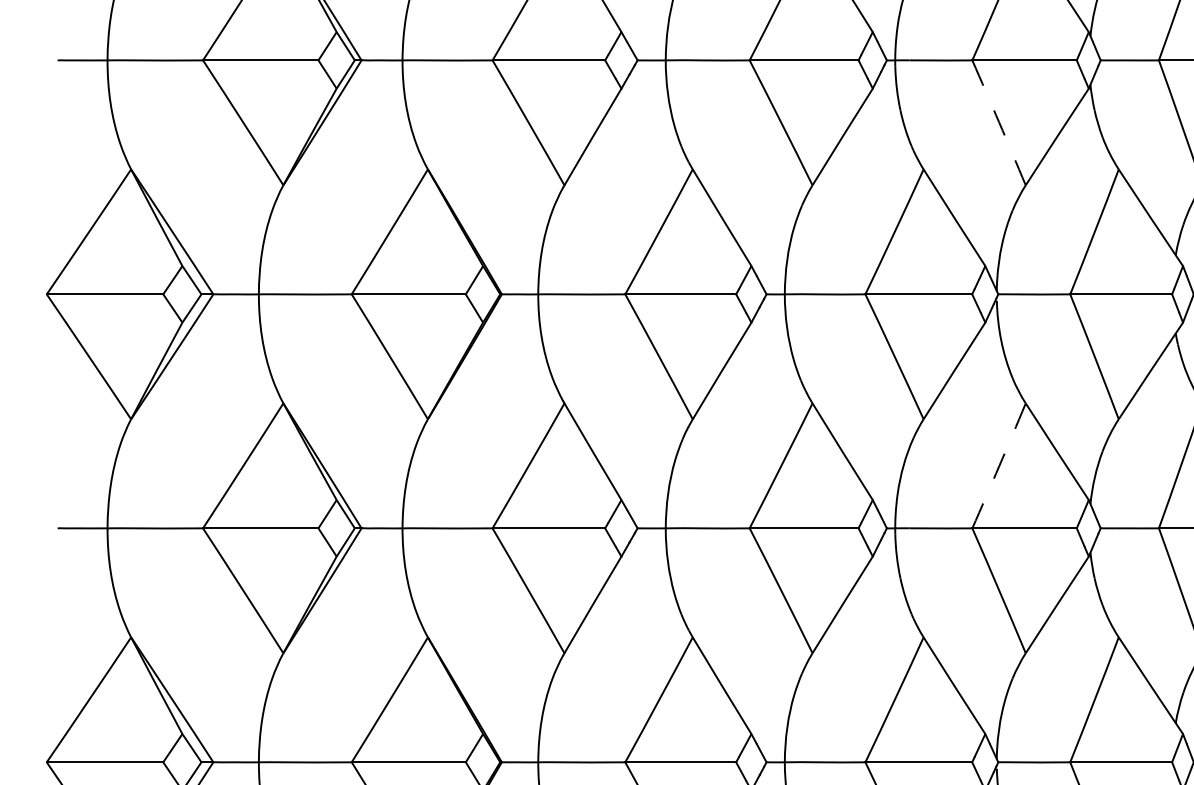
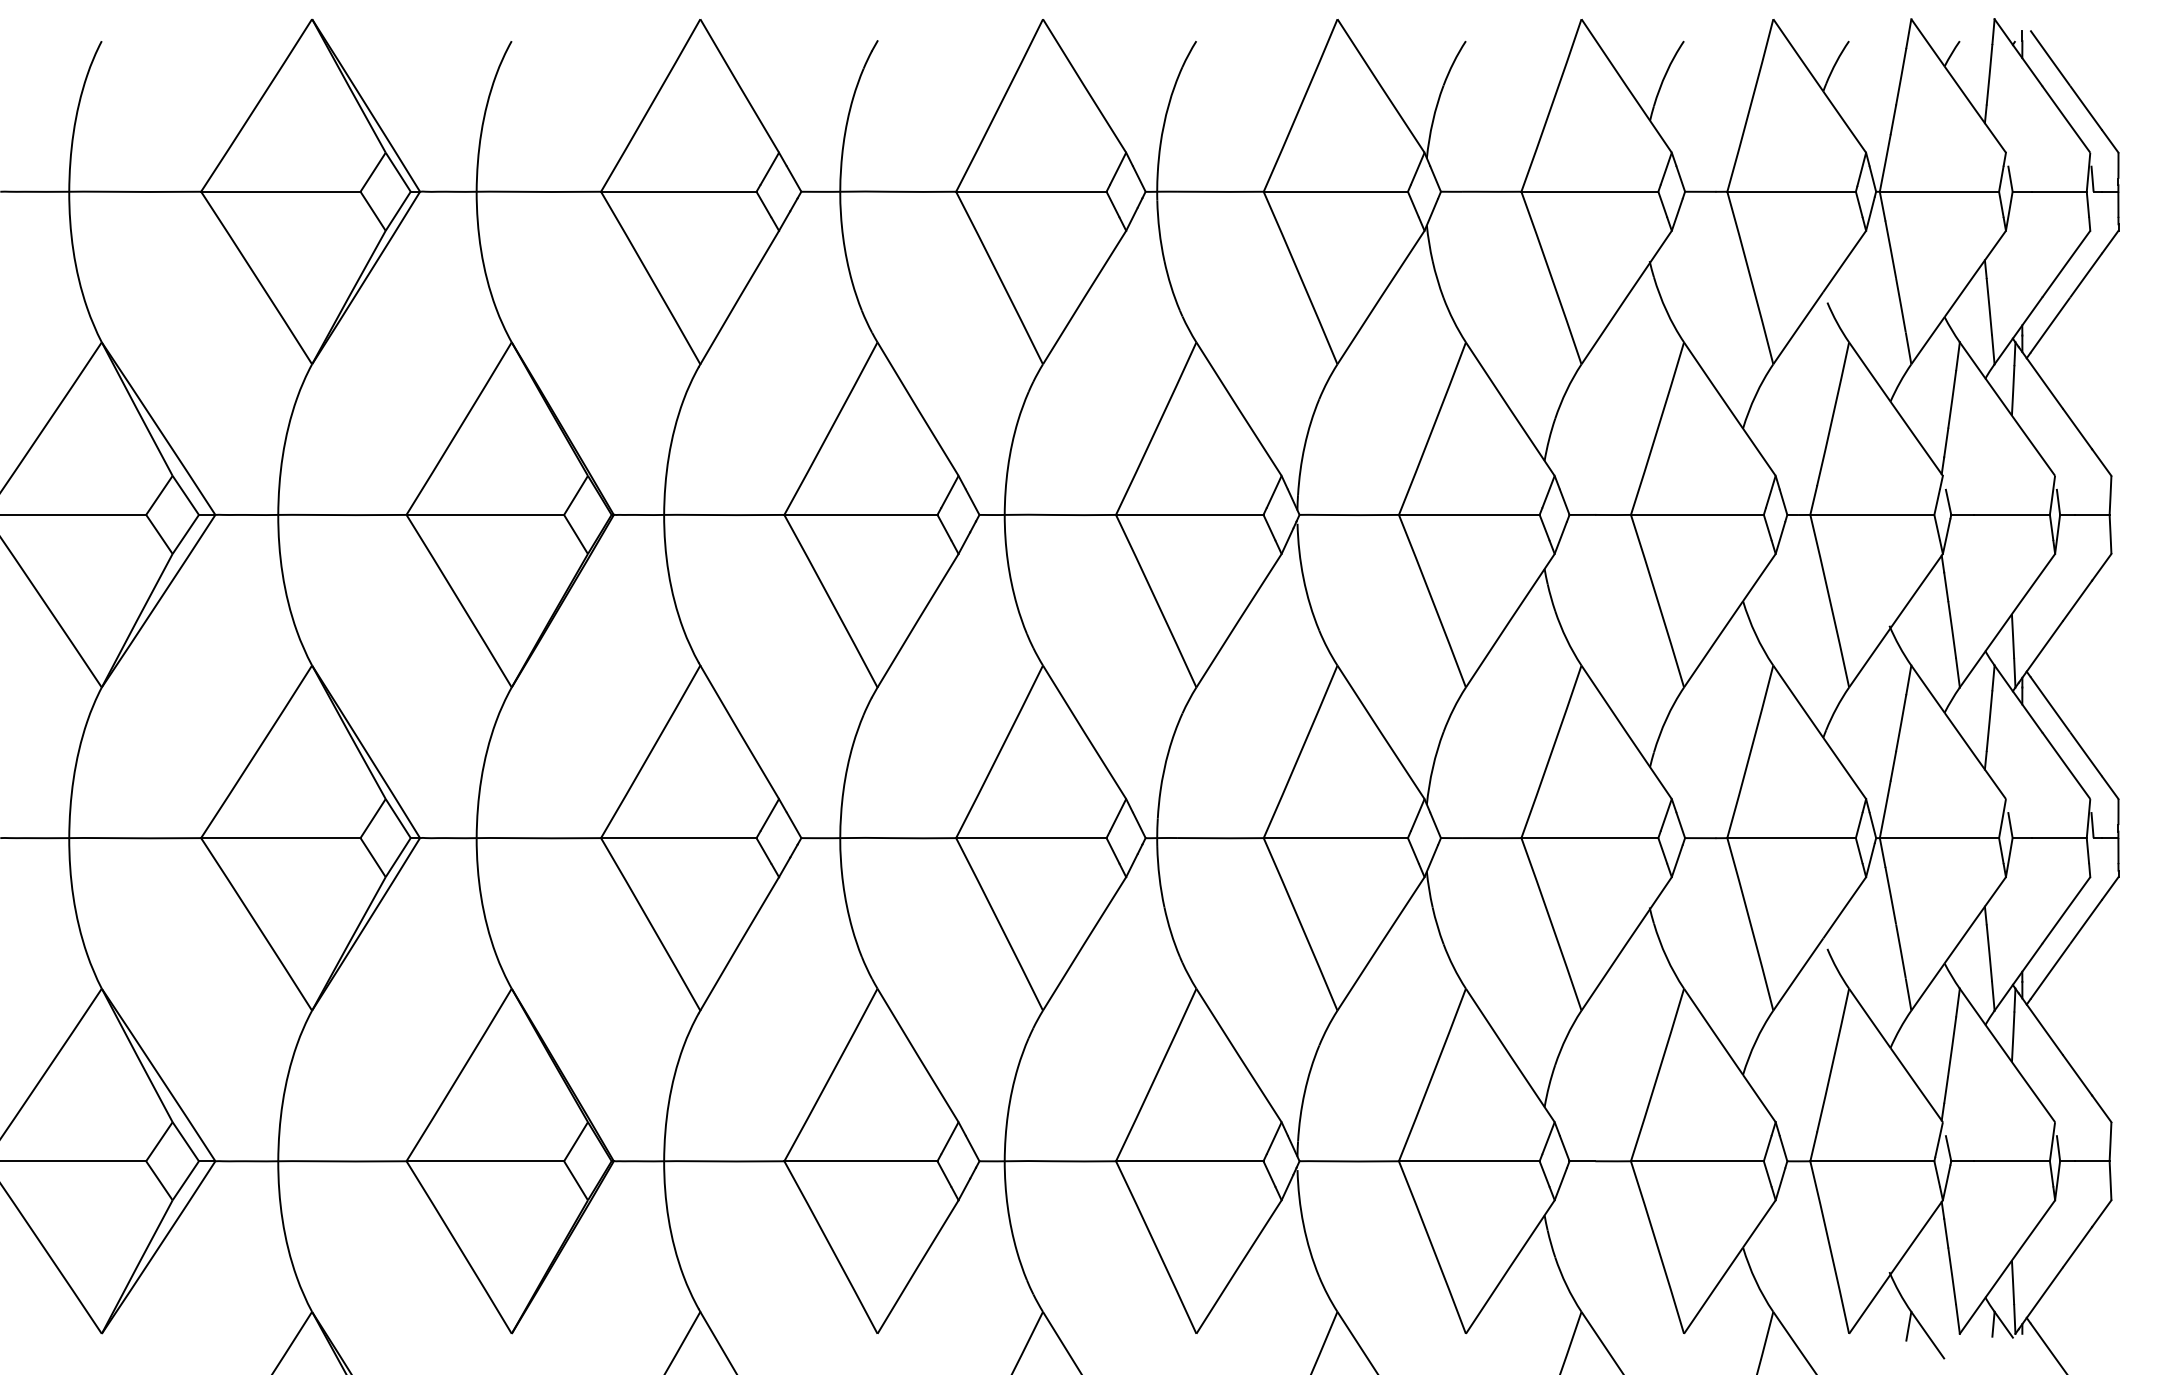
arc: (998, 122) -> (1300, 277), dashed -> solid
arc: (999, 465) -> (1301, 751), dashed -> solid

